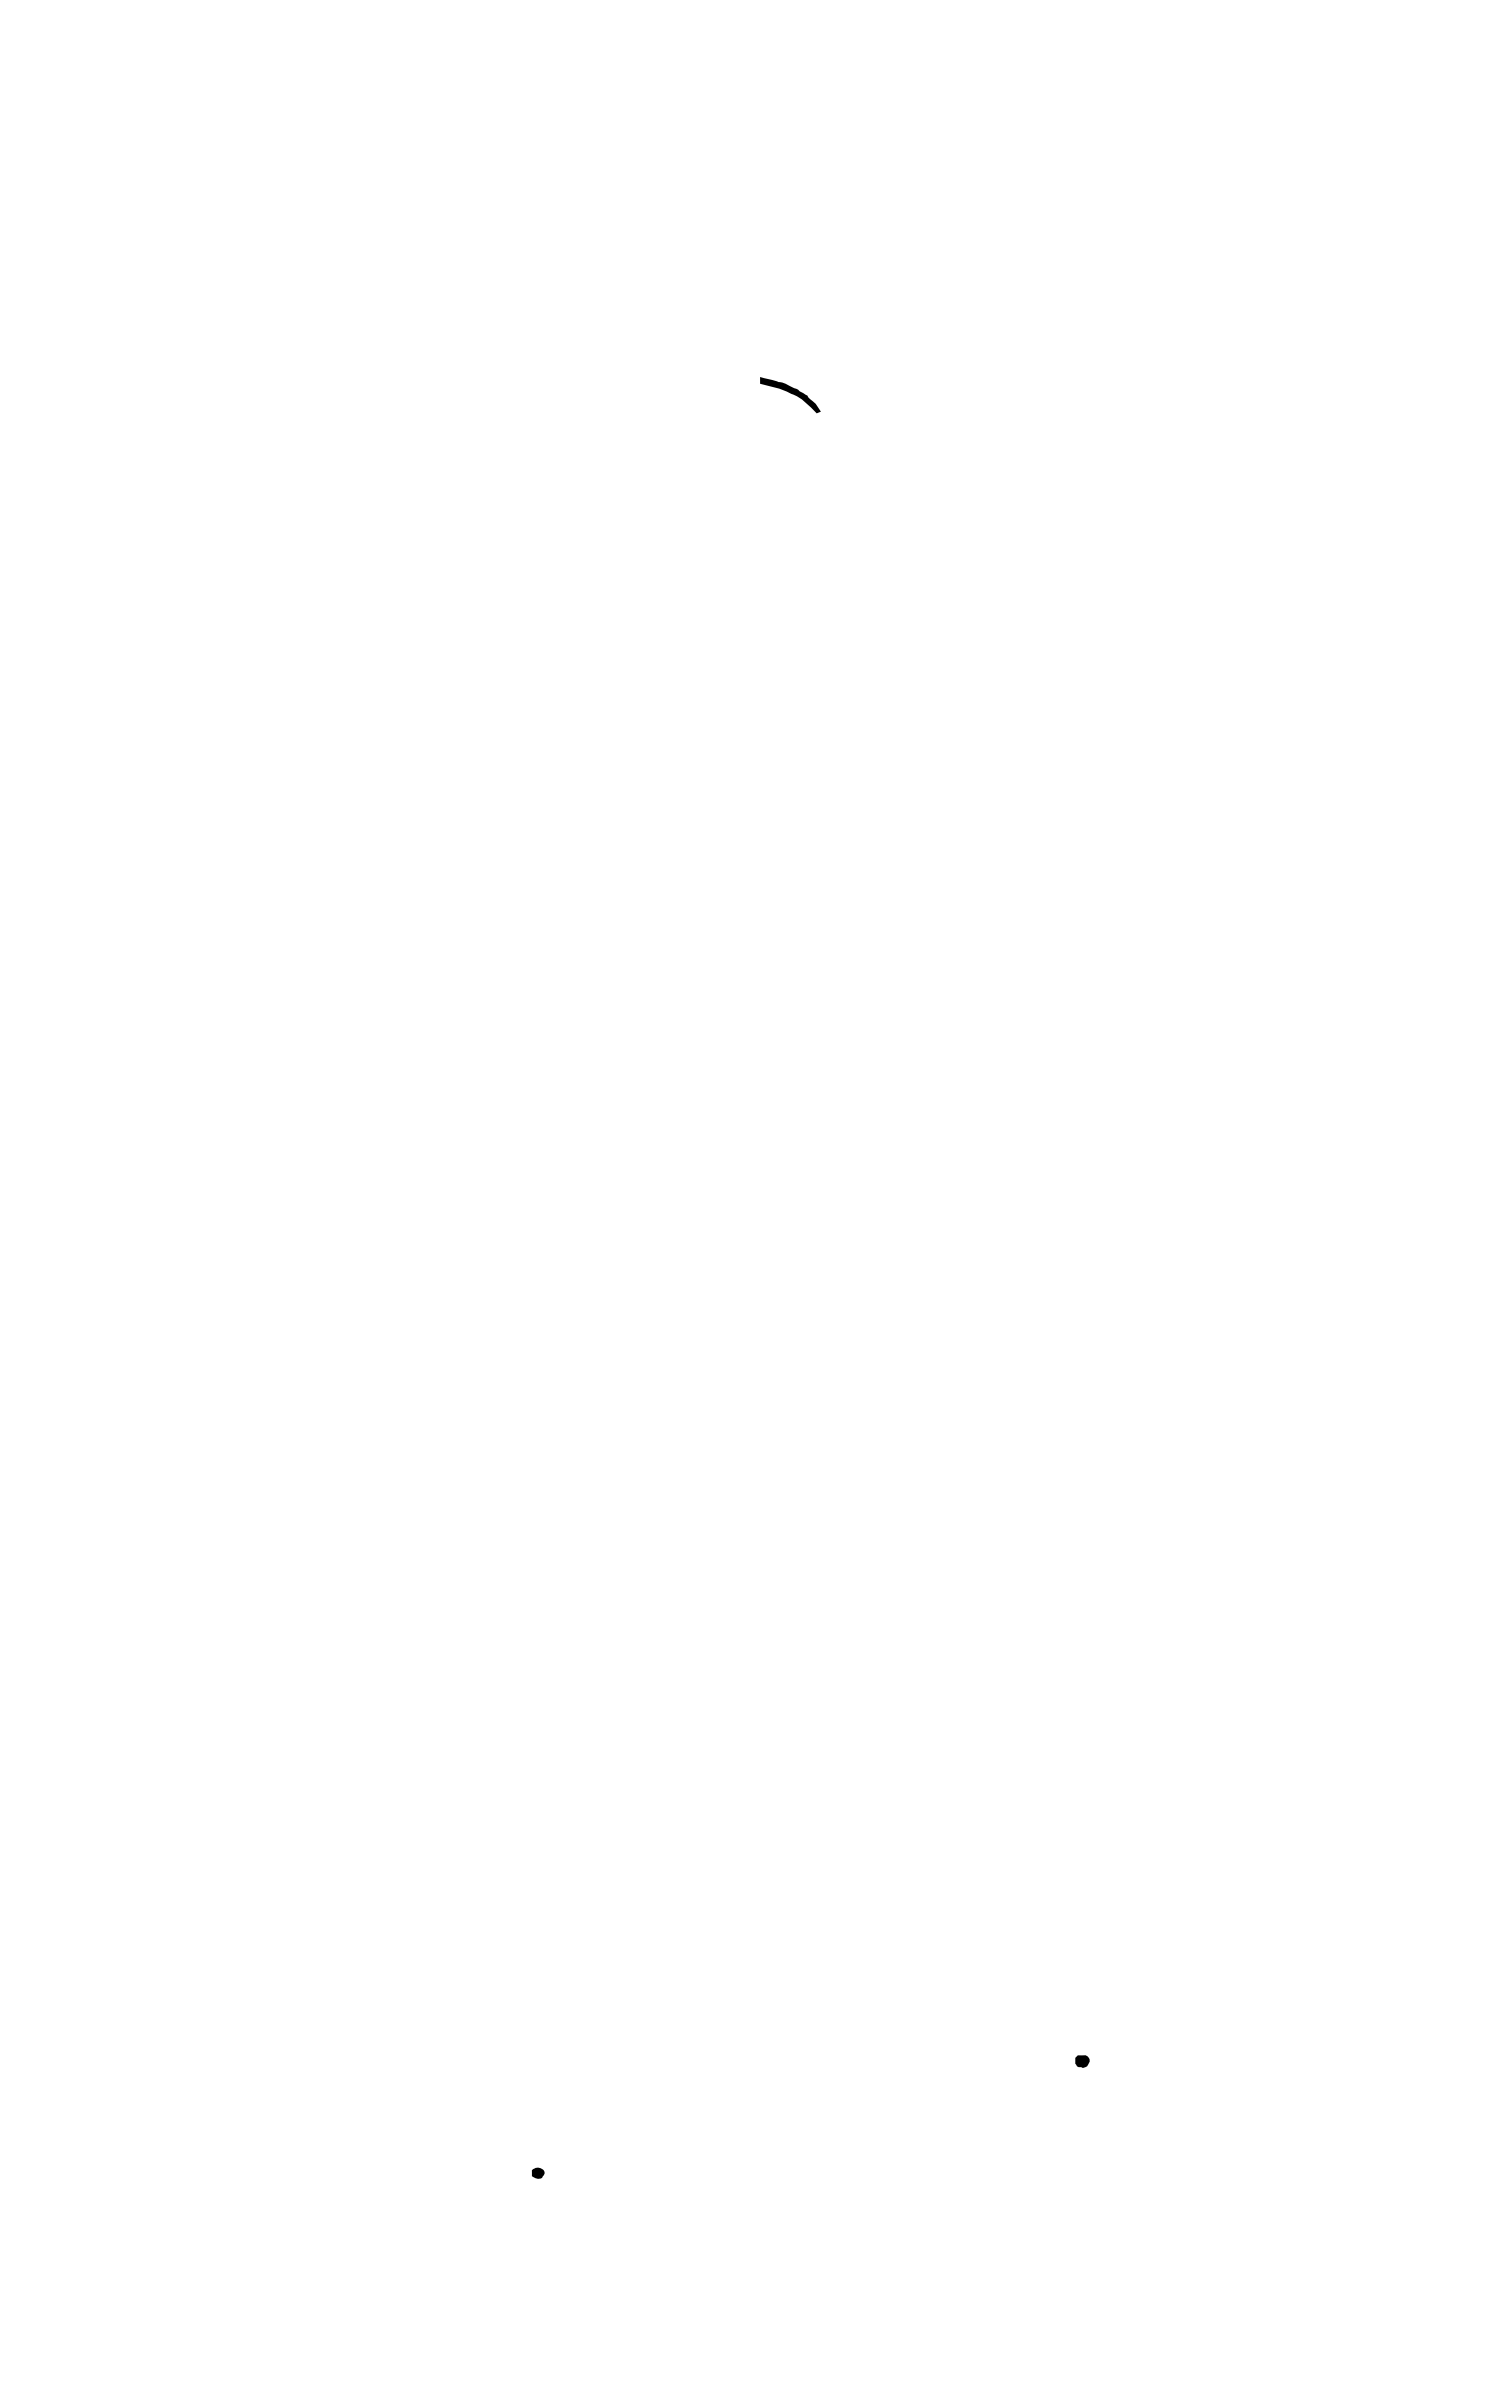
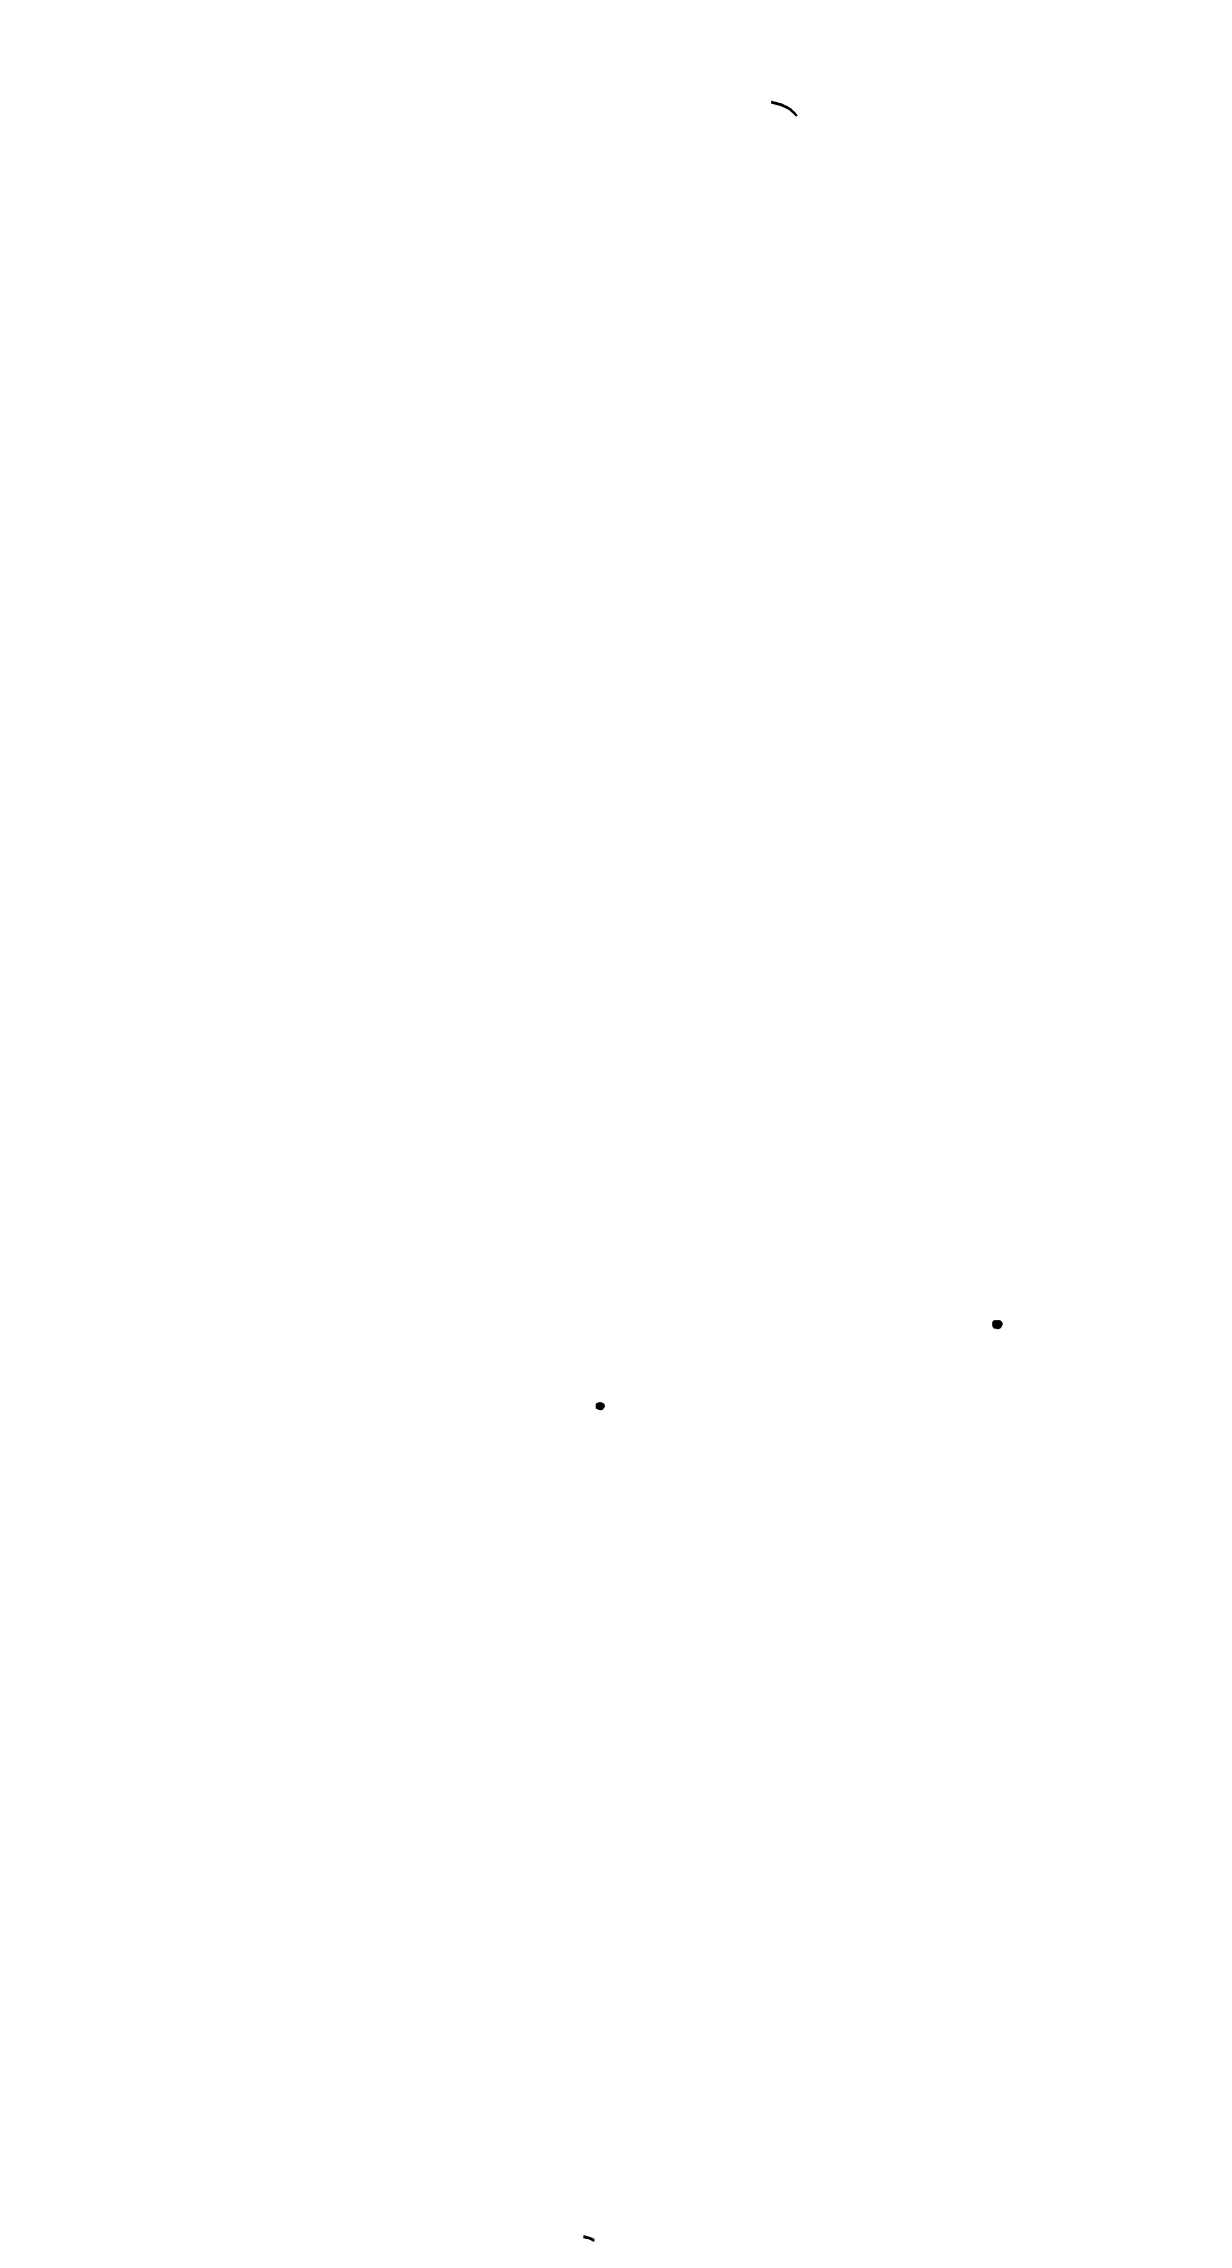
part: (790, 394) -> (784, 108), size x0.6

